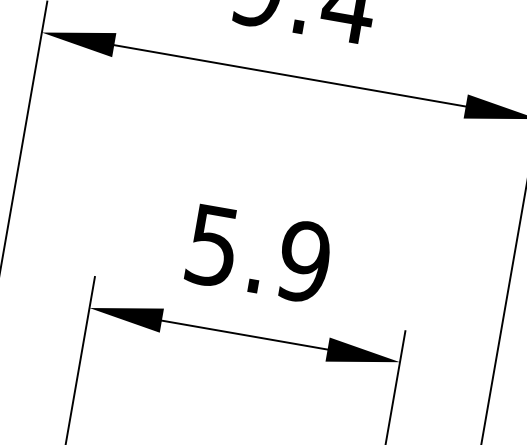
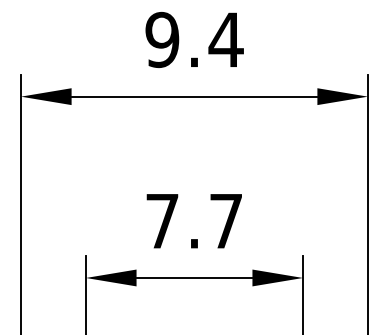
text: (258, 254) -> (194, 221), 5.9 -> 7.7

